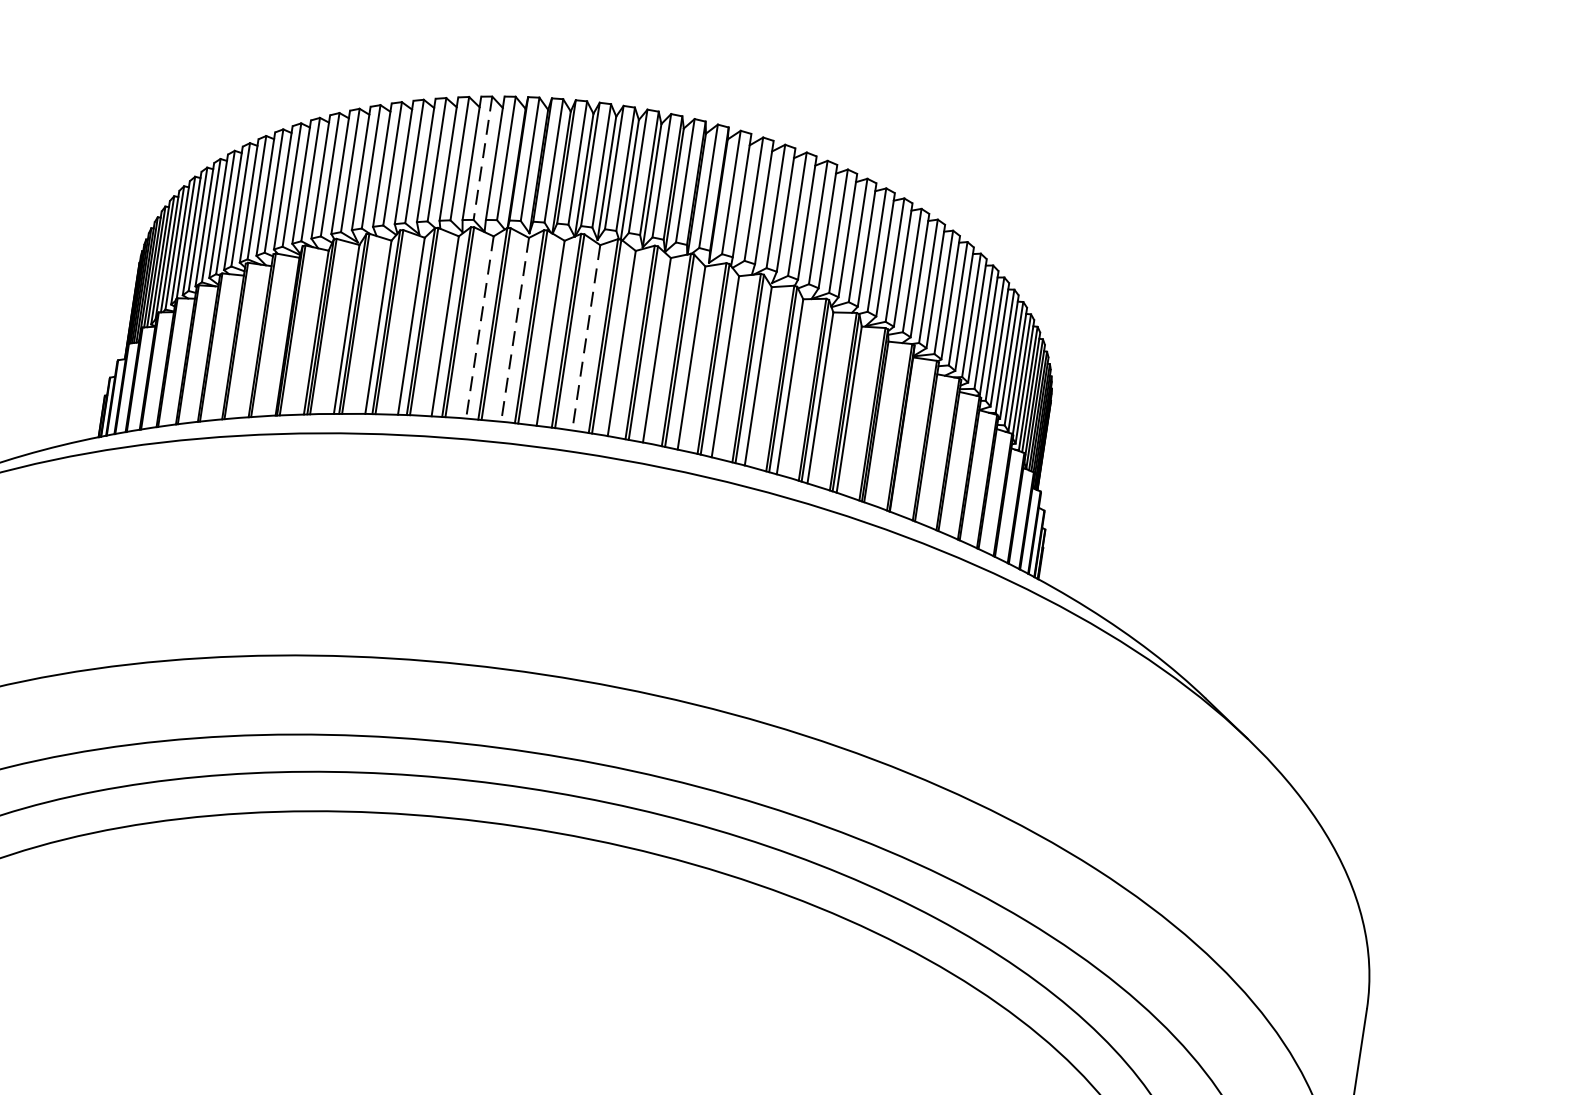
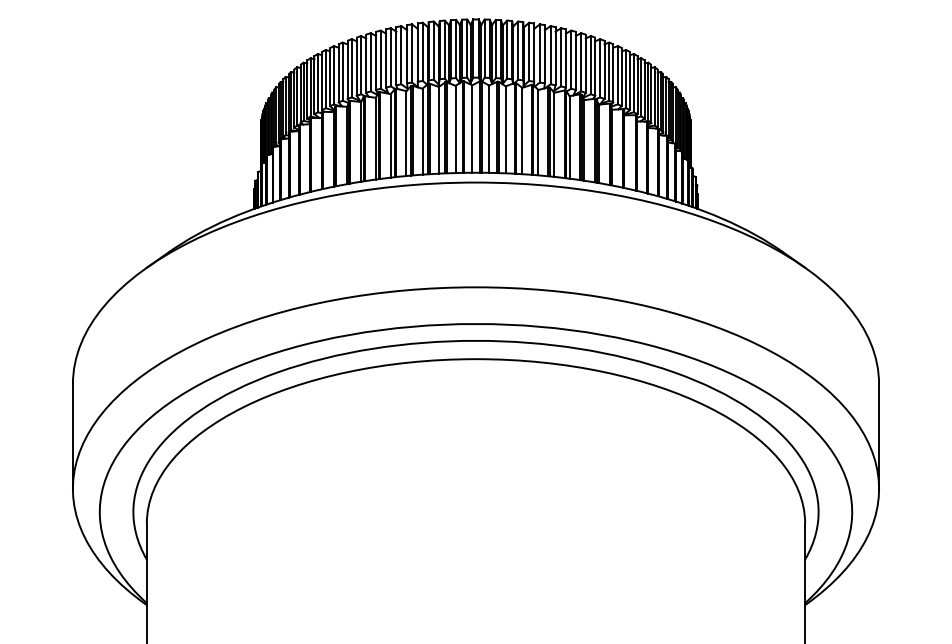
line: (483, 158) -> (412, 53), dashed -> solid
line: (479, 327) -> (422, 131), dashed -> solid
line: (514, 330) -> (438, 130), dashed -> solid
line: (586, 338) -> (472, 129), dashed -> solid

